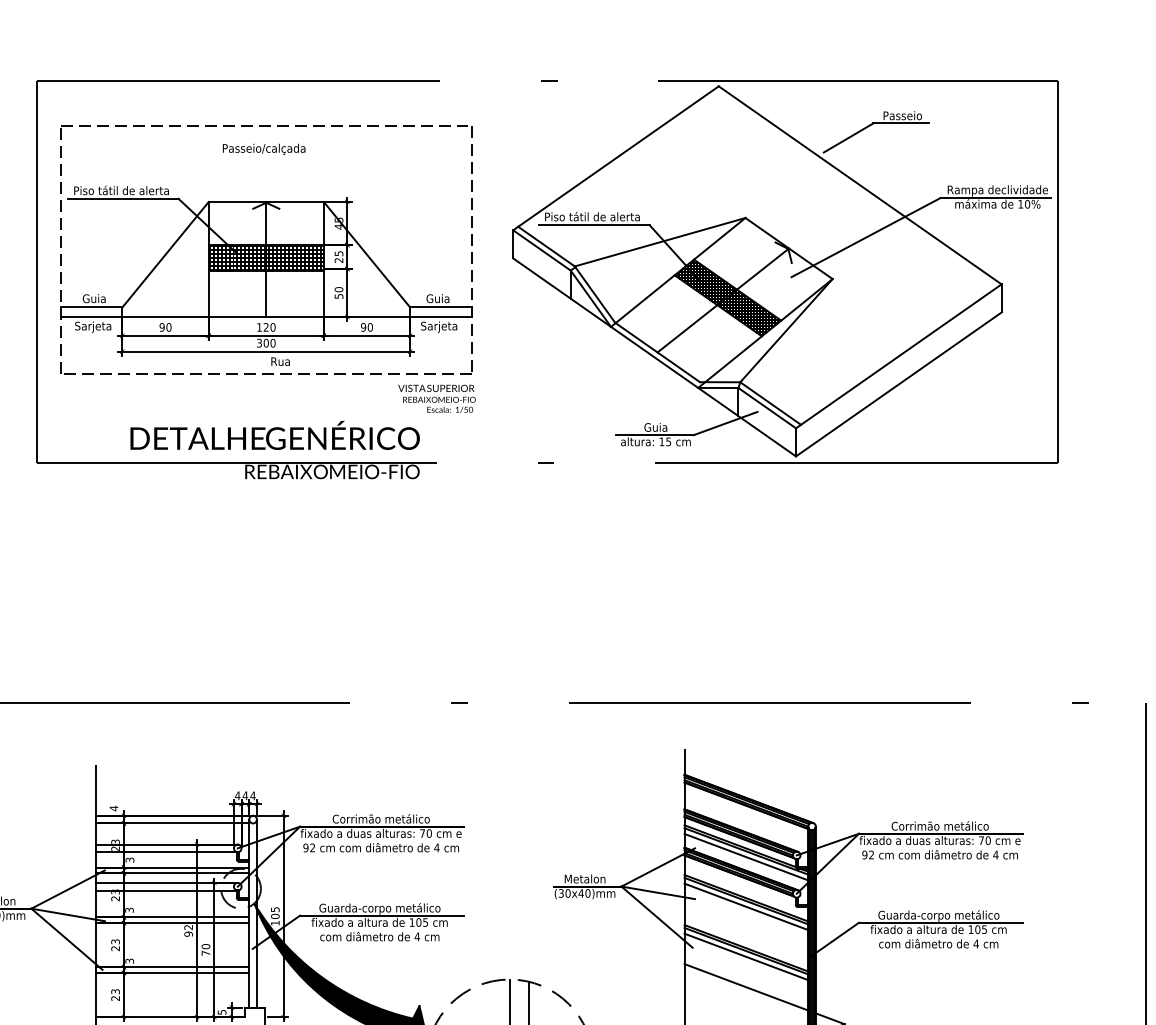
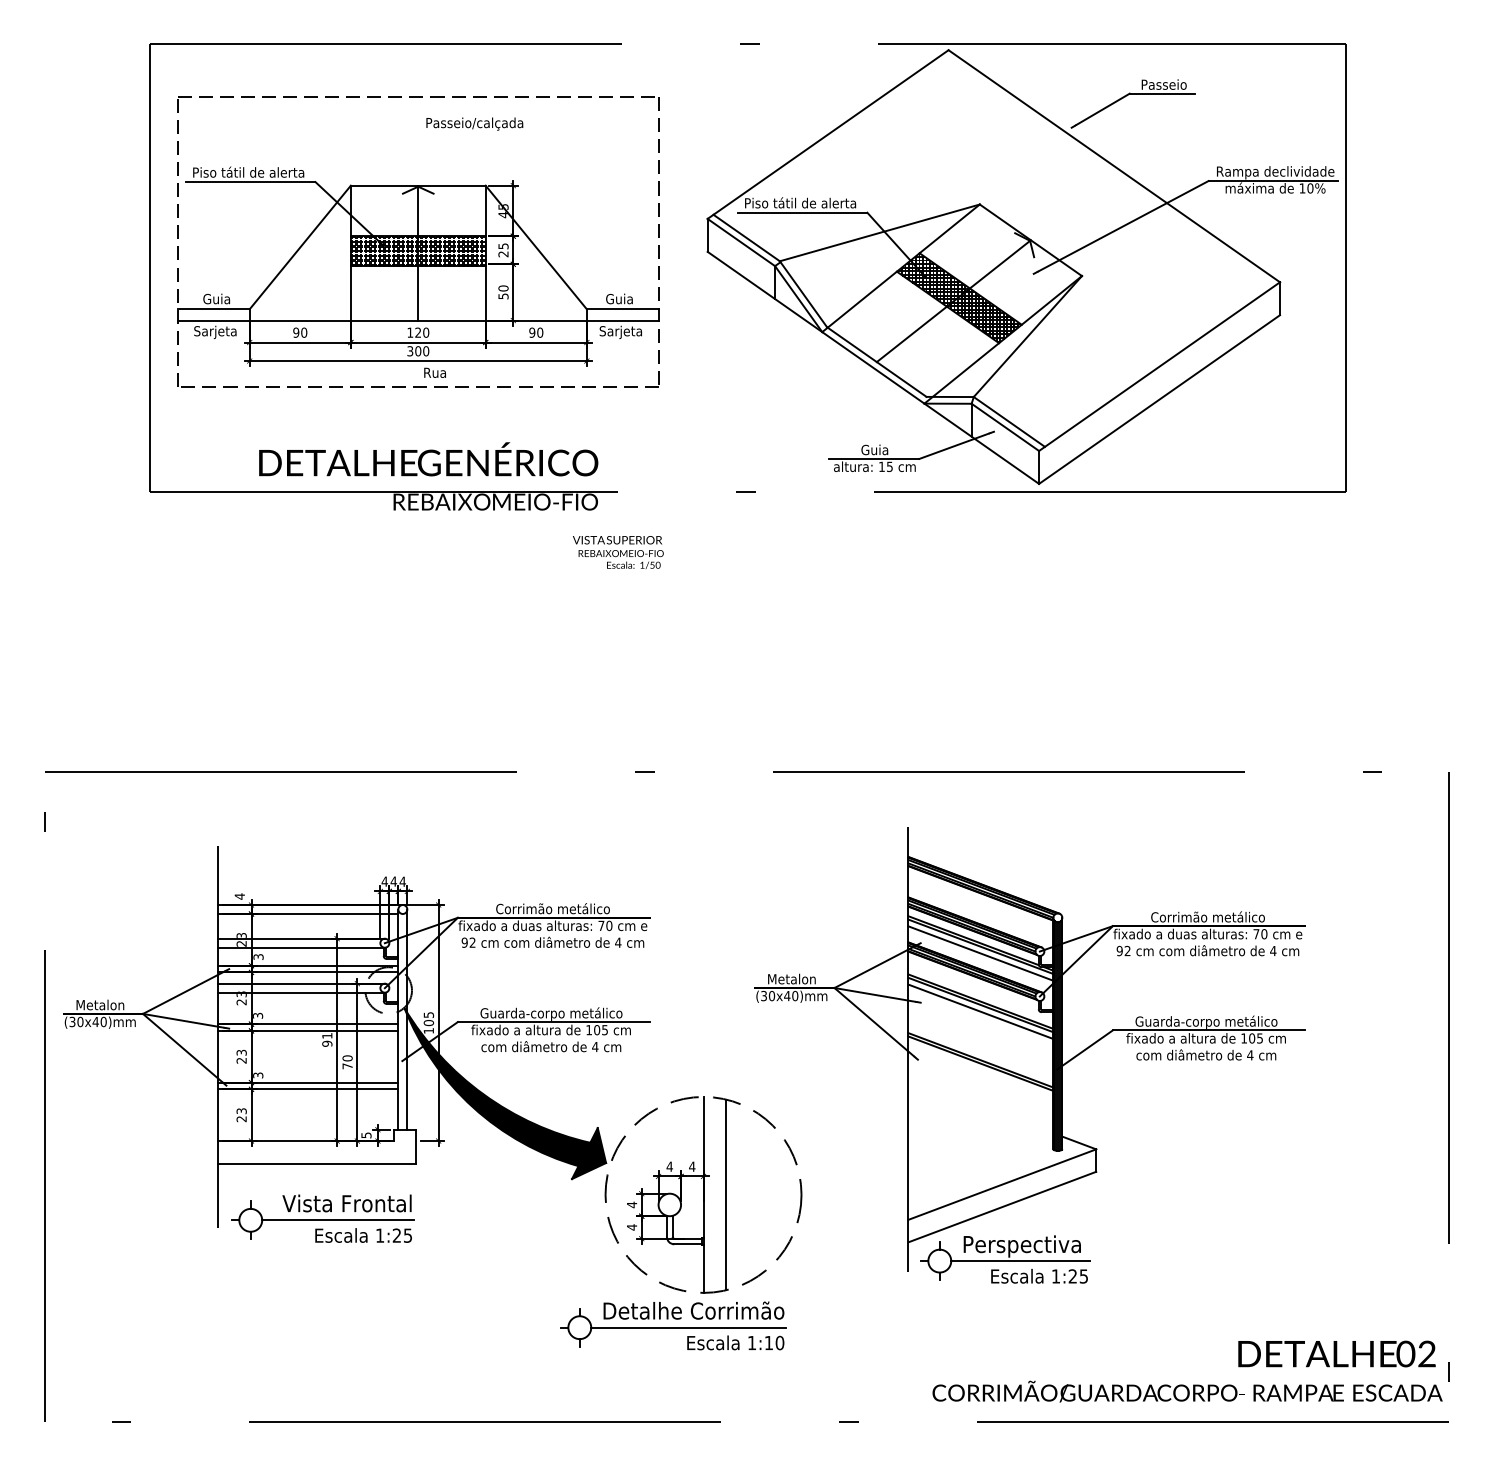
text: (263, 148) -> (474, 123), moved
text: (437, 398) -> (618, 552), moved
text: (188, 927) -> (327, 1035), 92 -> 91
line: (746, 956) -> (980, 1070), removed
line: (746, 986) -> (980, 1105), removed

